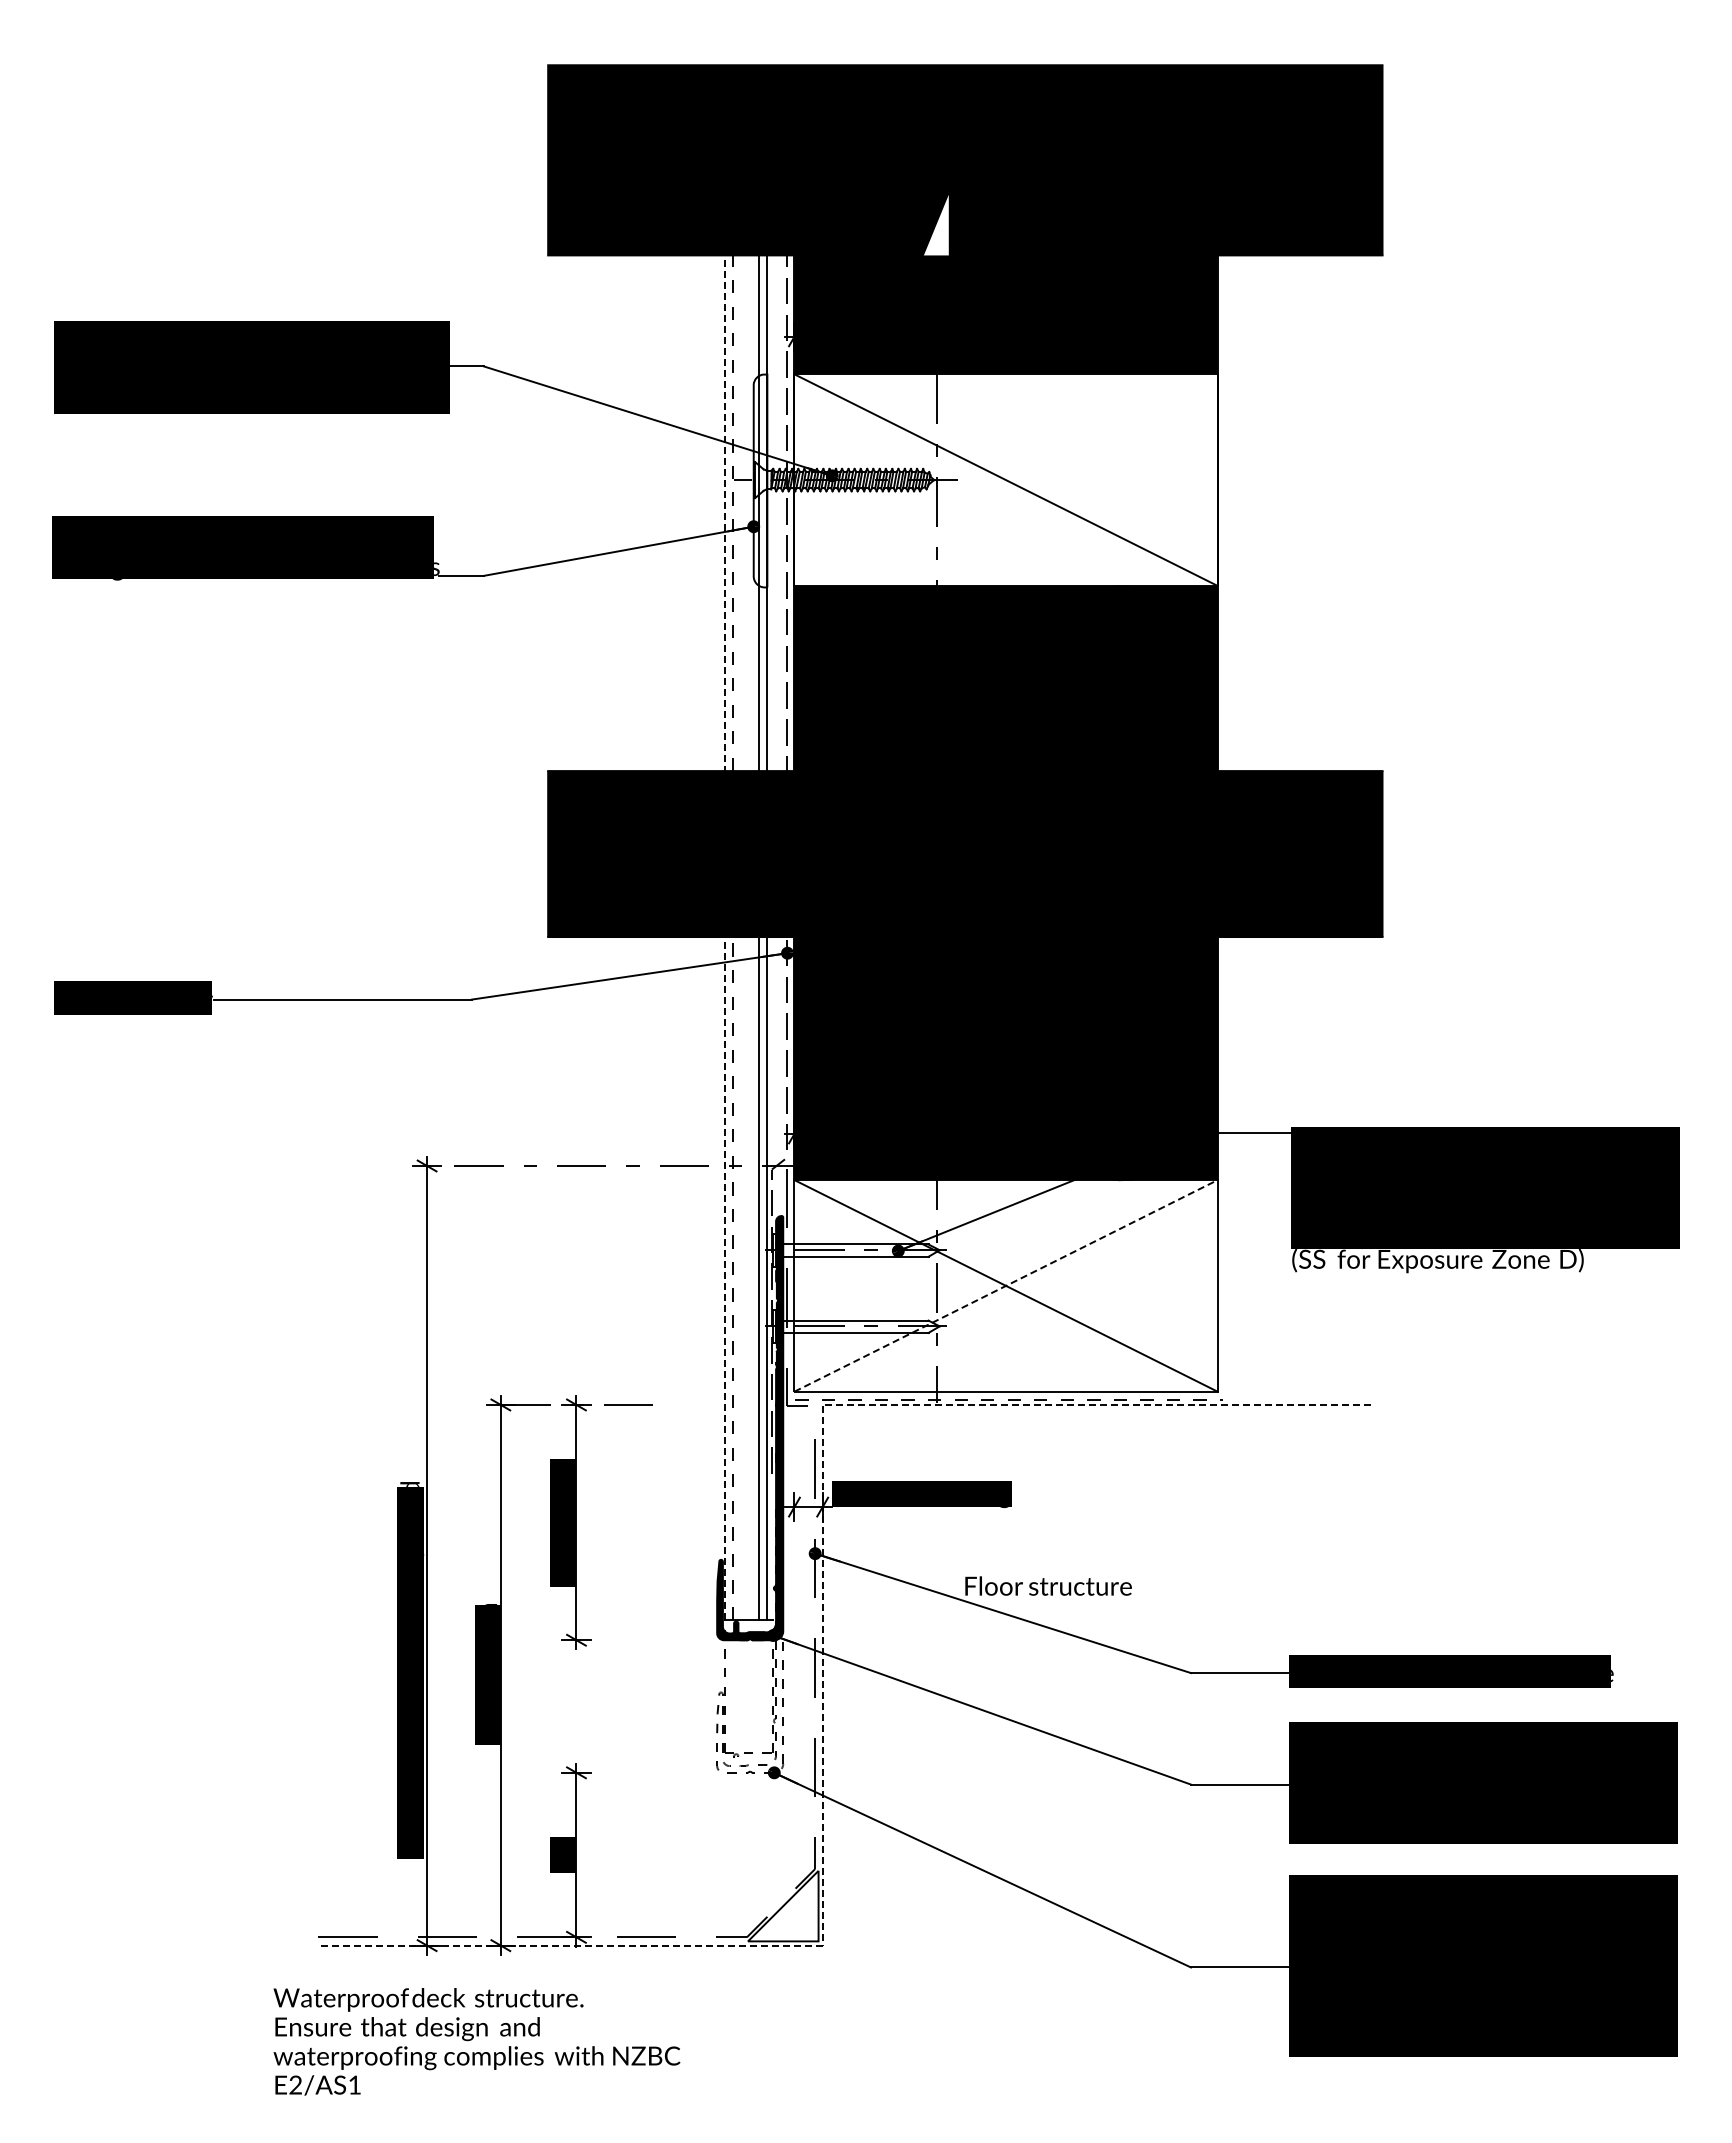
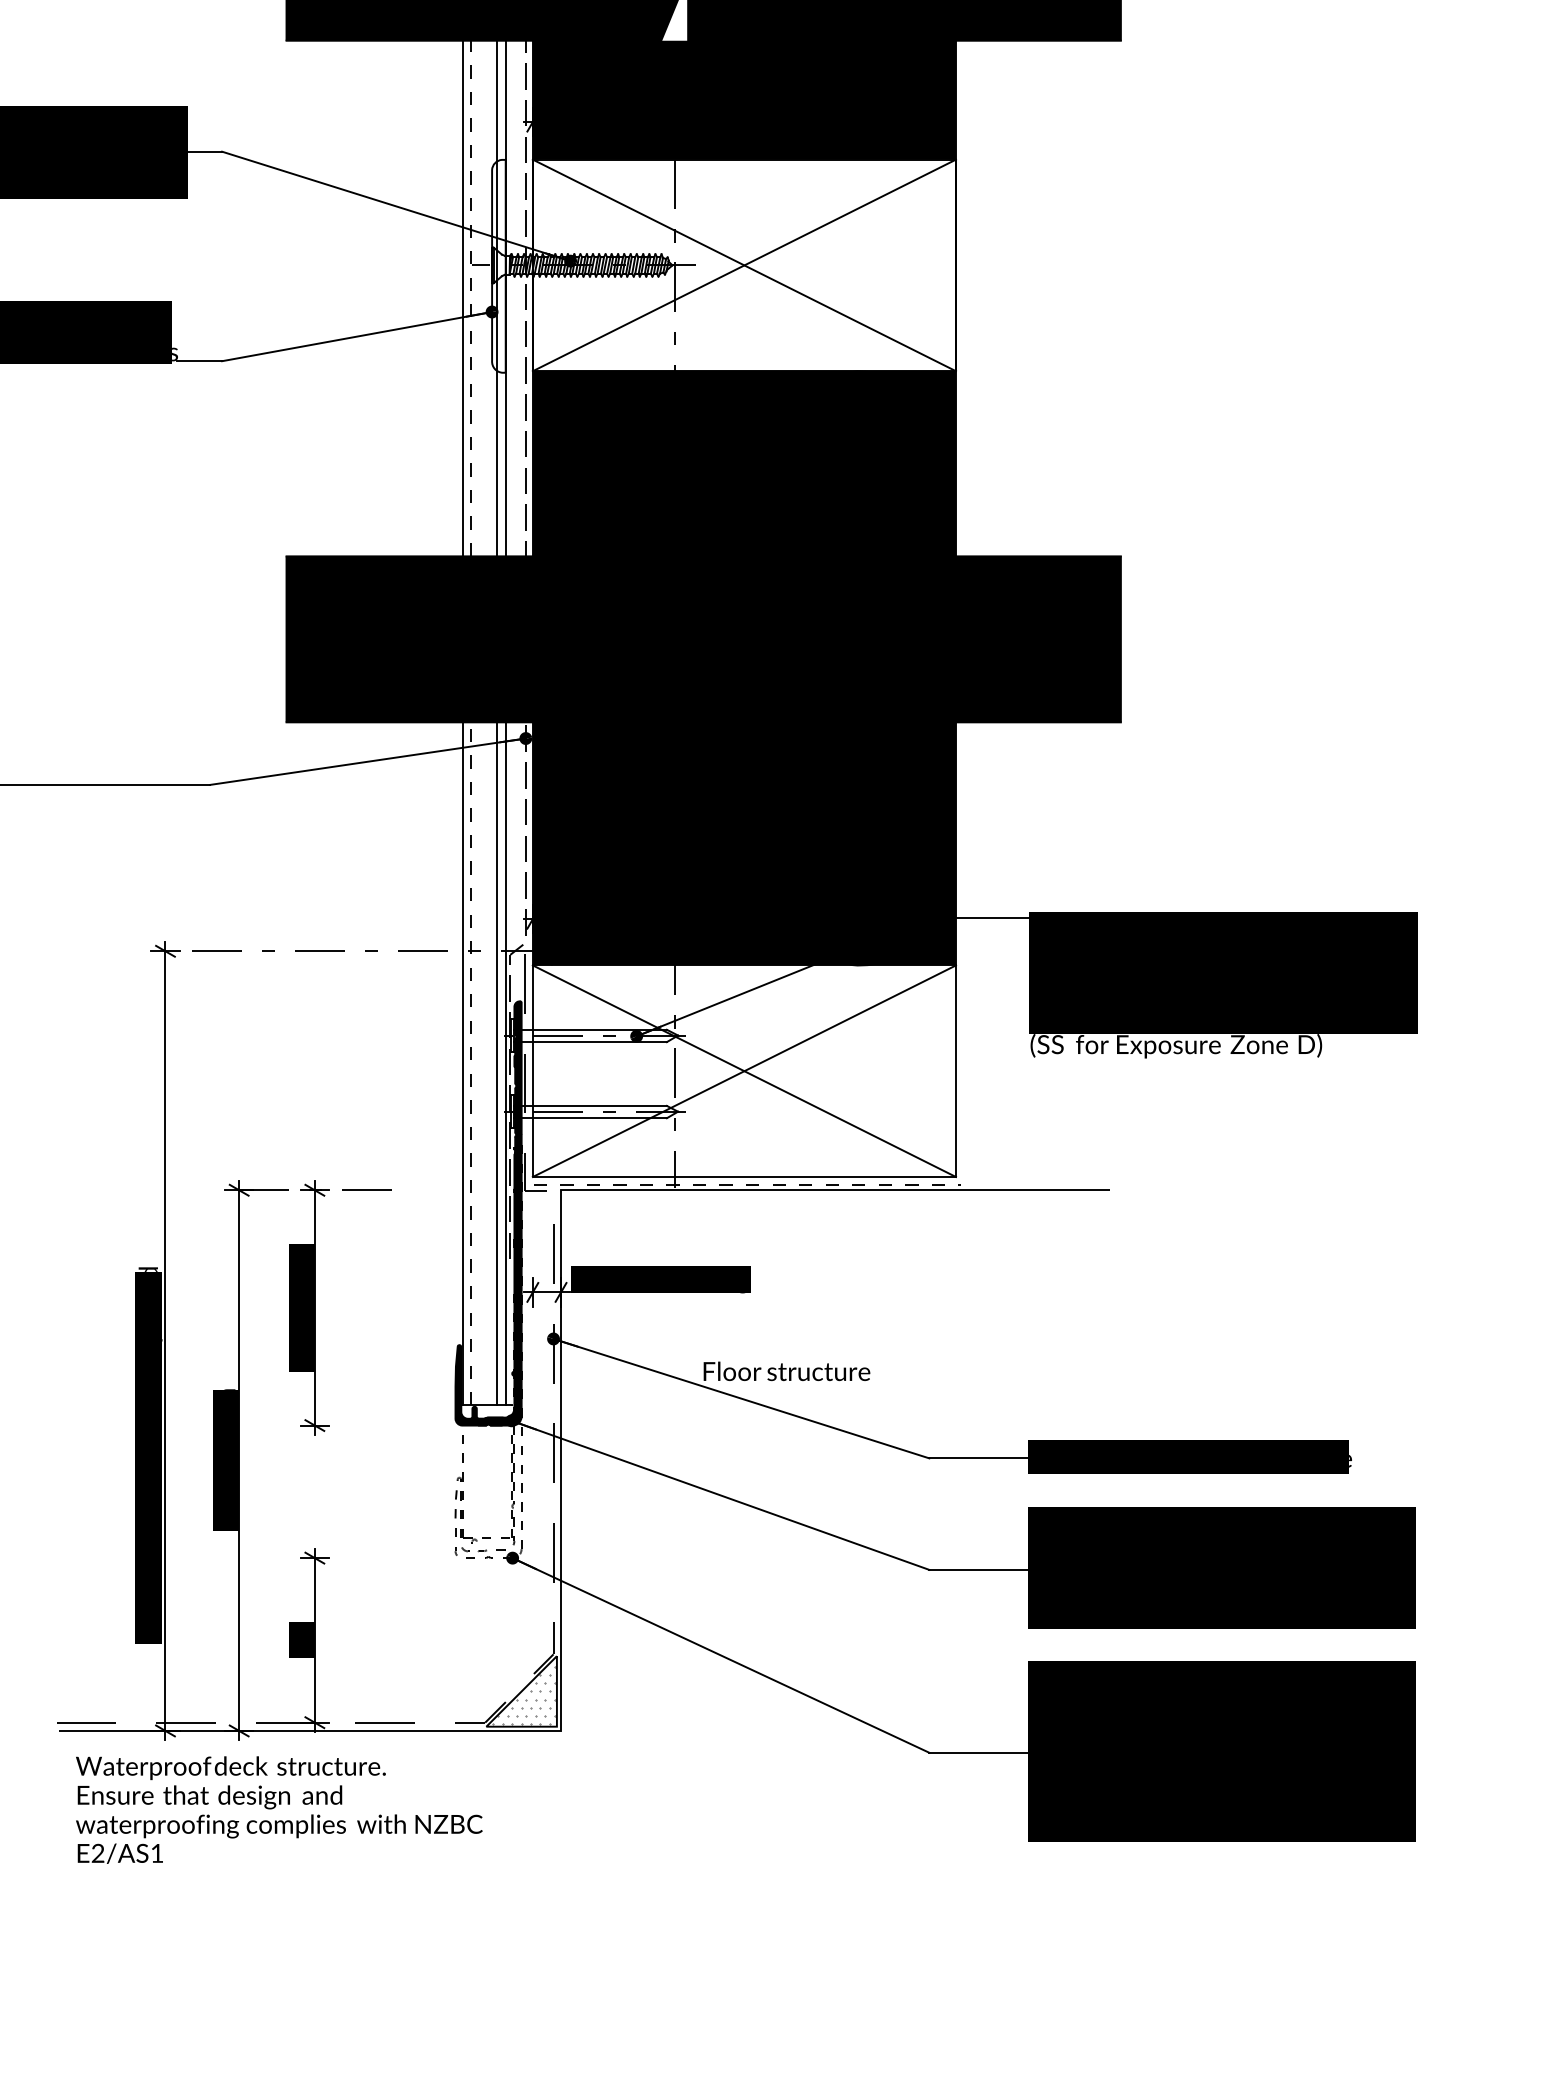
line: (1005, 479) -> (743, 264), added
line: (724, 937) -> (462, 722), dashed -> solid
line: (1006, 1285) -> (744, 1070), dashed -> solid
line: (822, 1651) -> (560, 1436), dashed -> solid
hatch: (785, 1909) -> (523, 1694), added
text: (476, 2041) -> (278, 1809), moved

